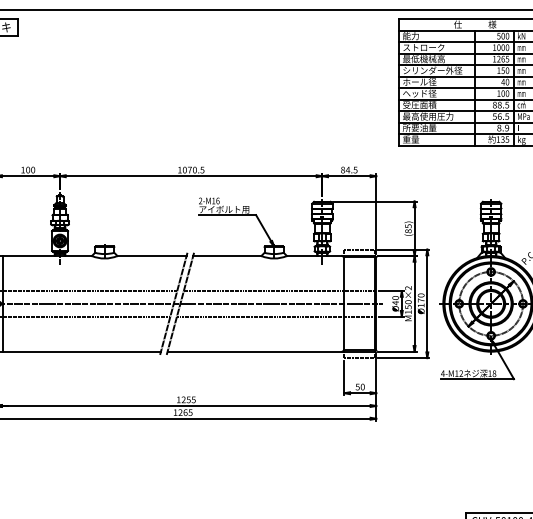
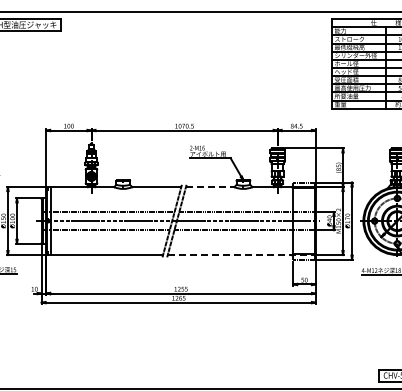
line: (227, 256) -> (210, 187), solid -> dashed
line: (271, 352) -> (241, 255), solid -> dashed

